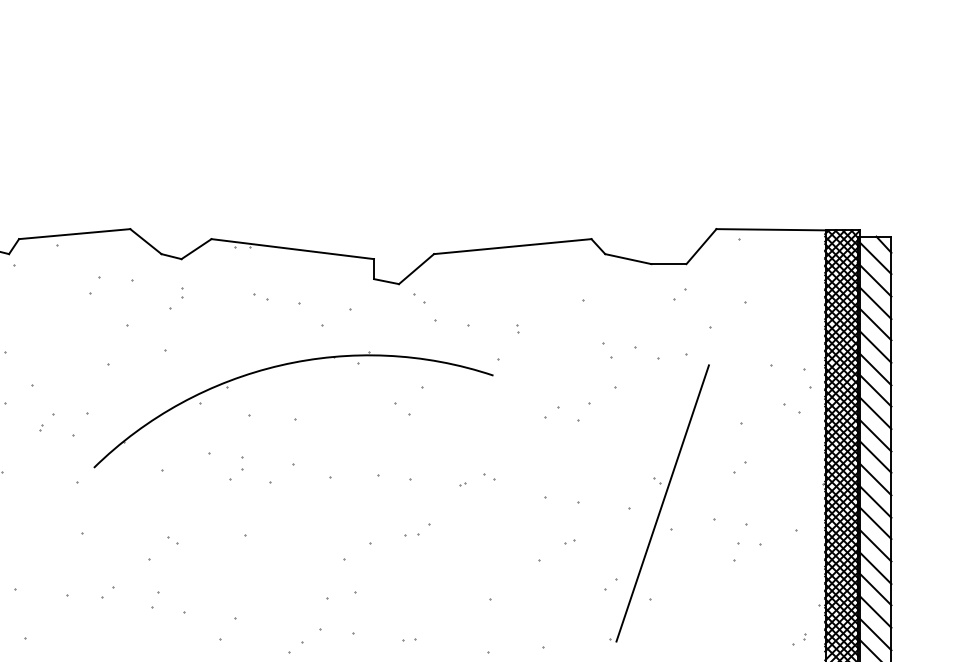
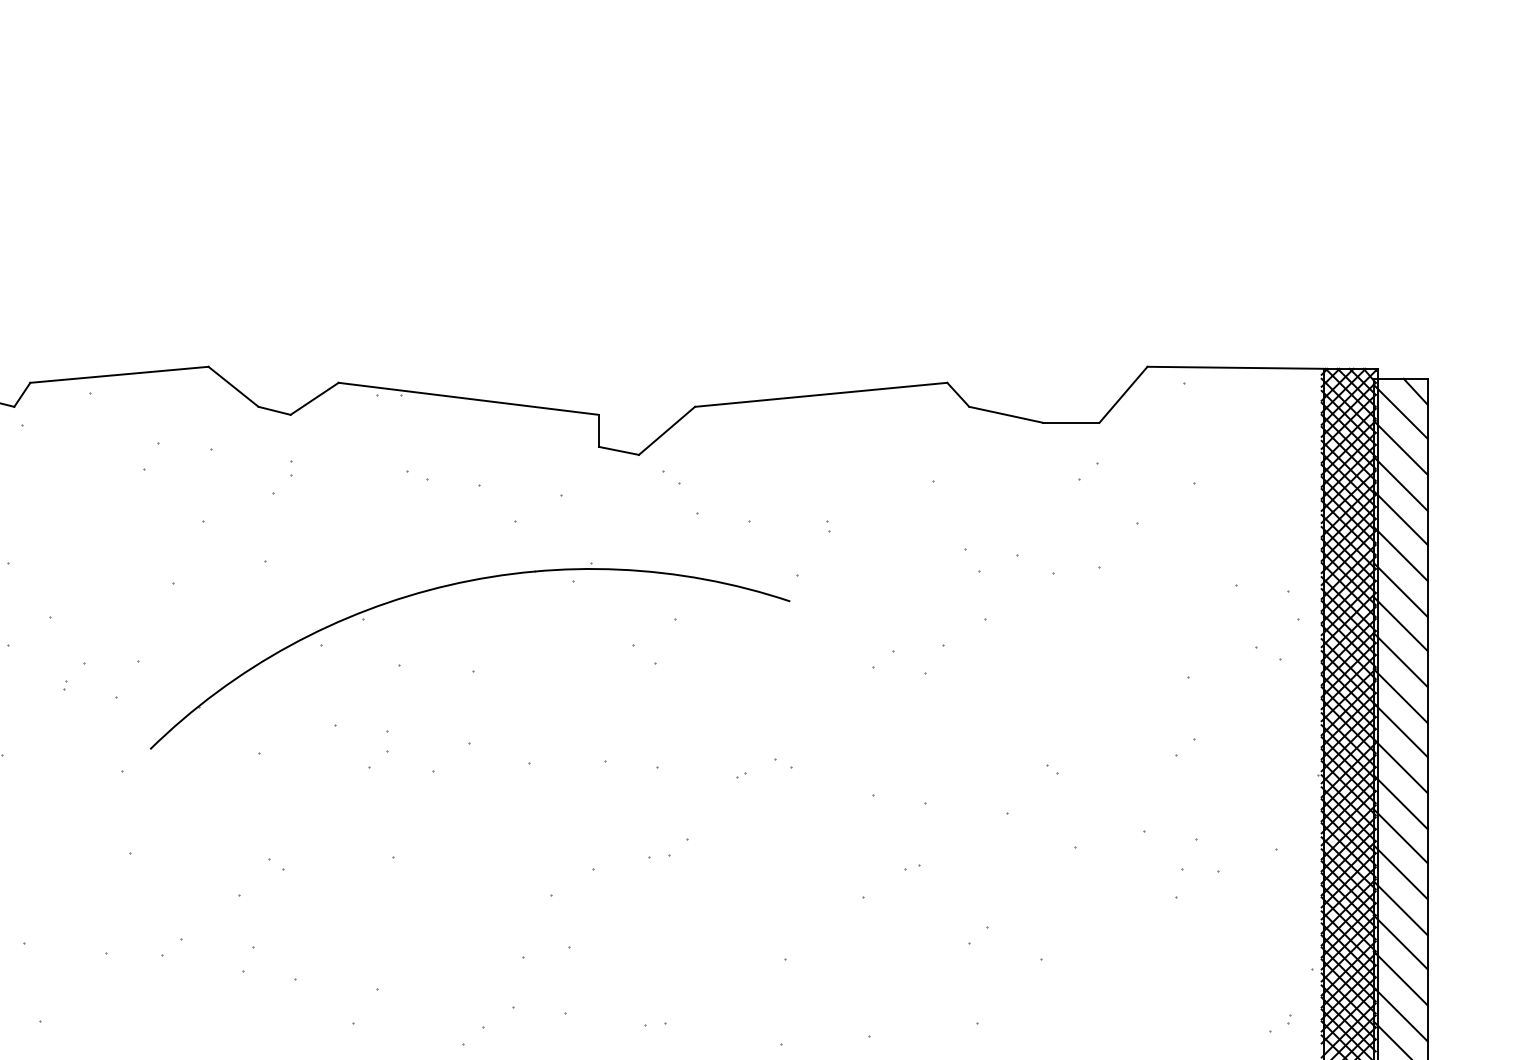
line: (662, 503) -> (1061, 806), removed

